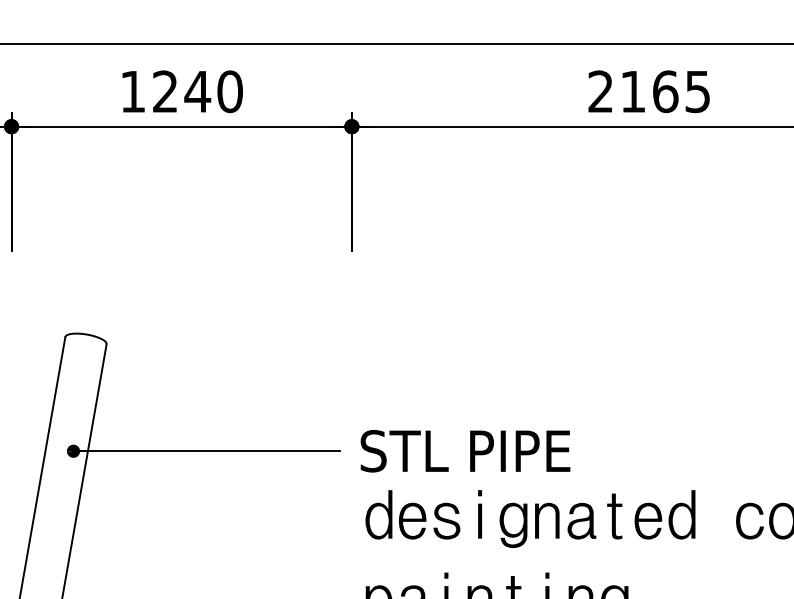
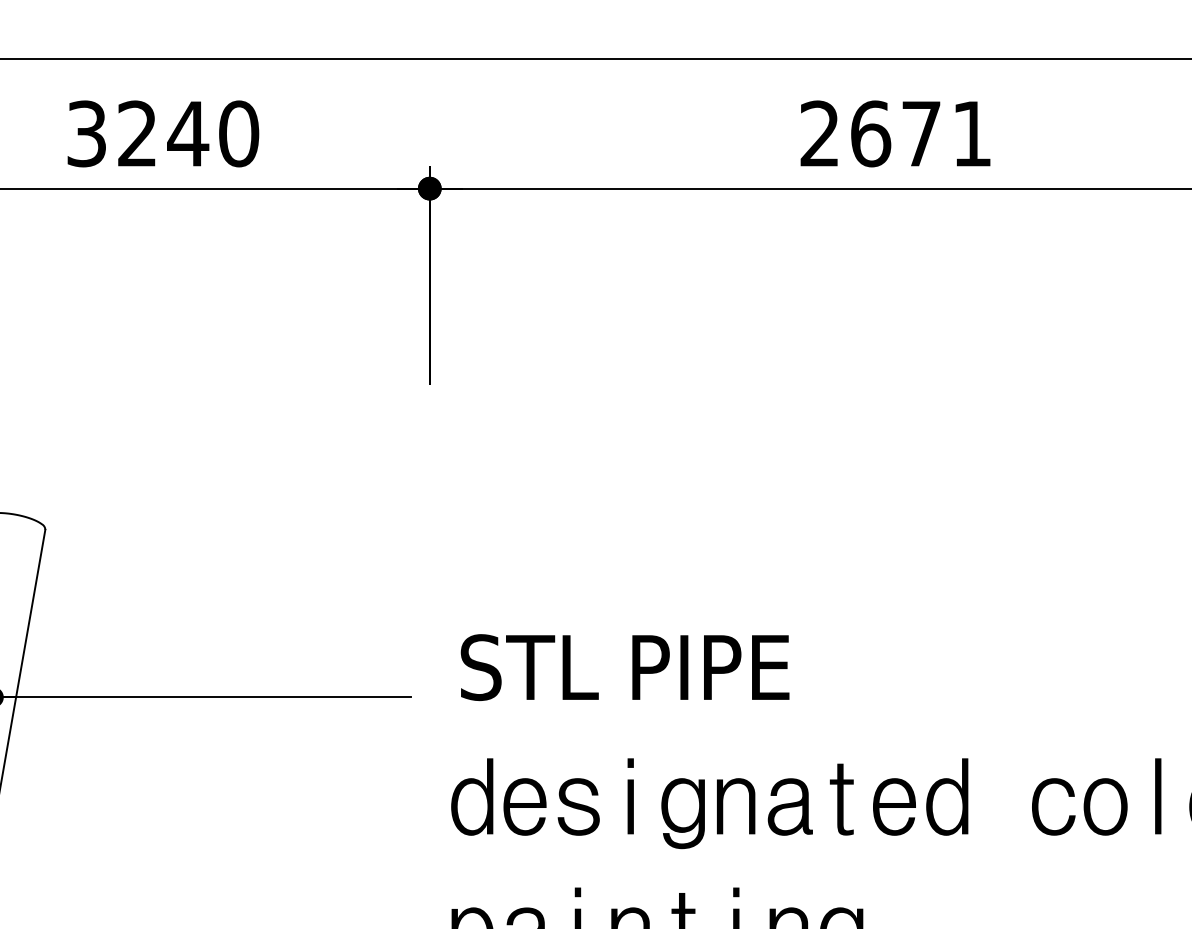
text: (132, 91) -> (85, 133), 1240 -> 3240
text: (664, 91) -> (919, 133), 2165 -> 2671
text: (465, 451) -> (625, 667), moved

